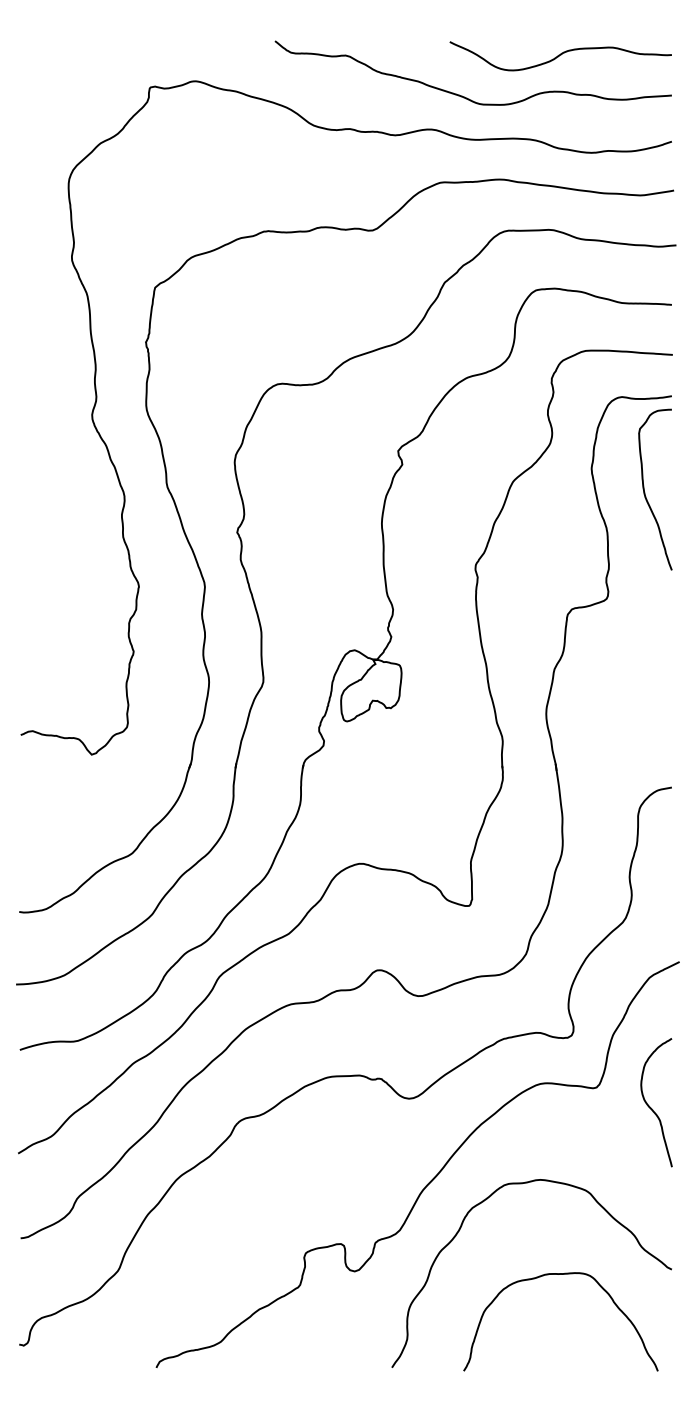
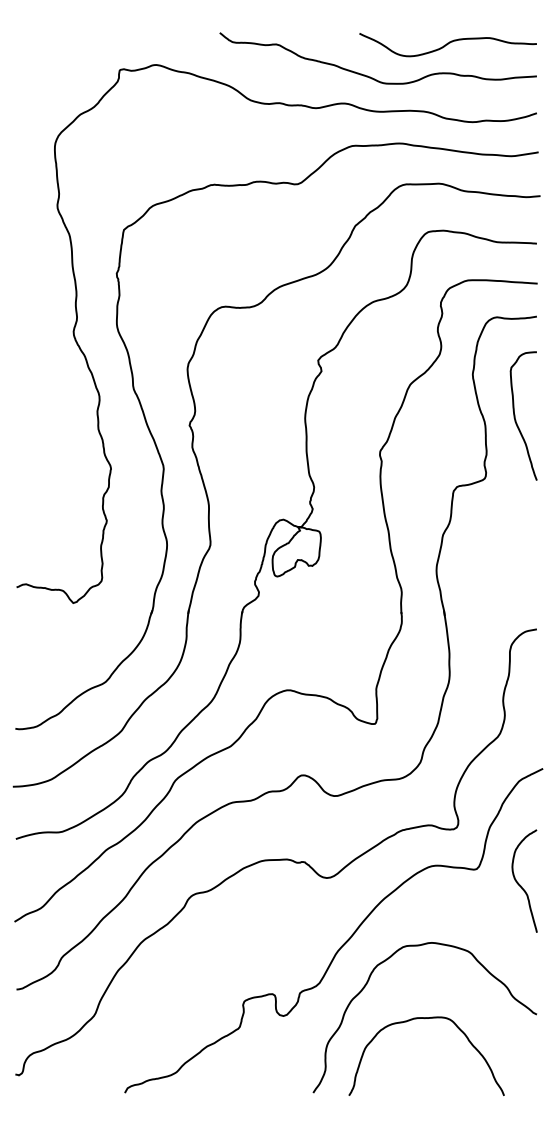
curve: (645, 492) -> (515, 418), moved
curve: (560, 1274) -> (426, 1018), moved

